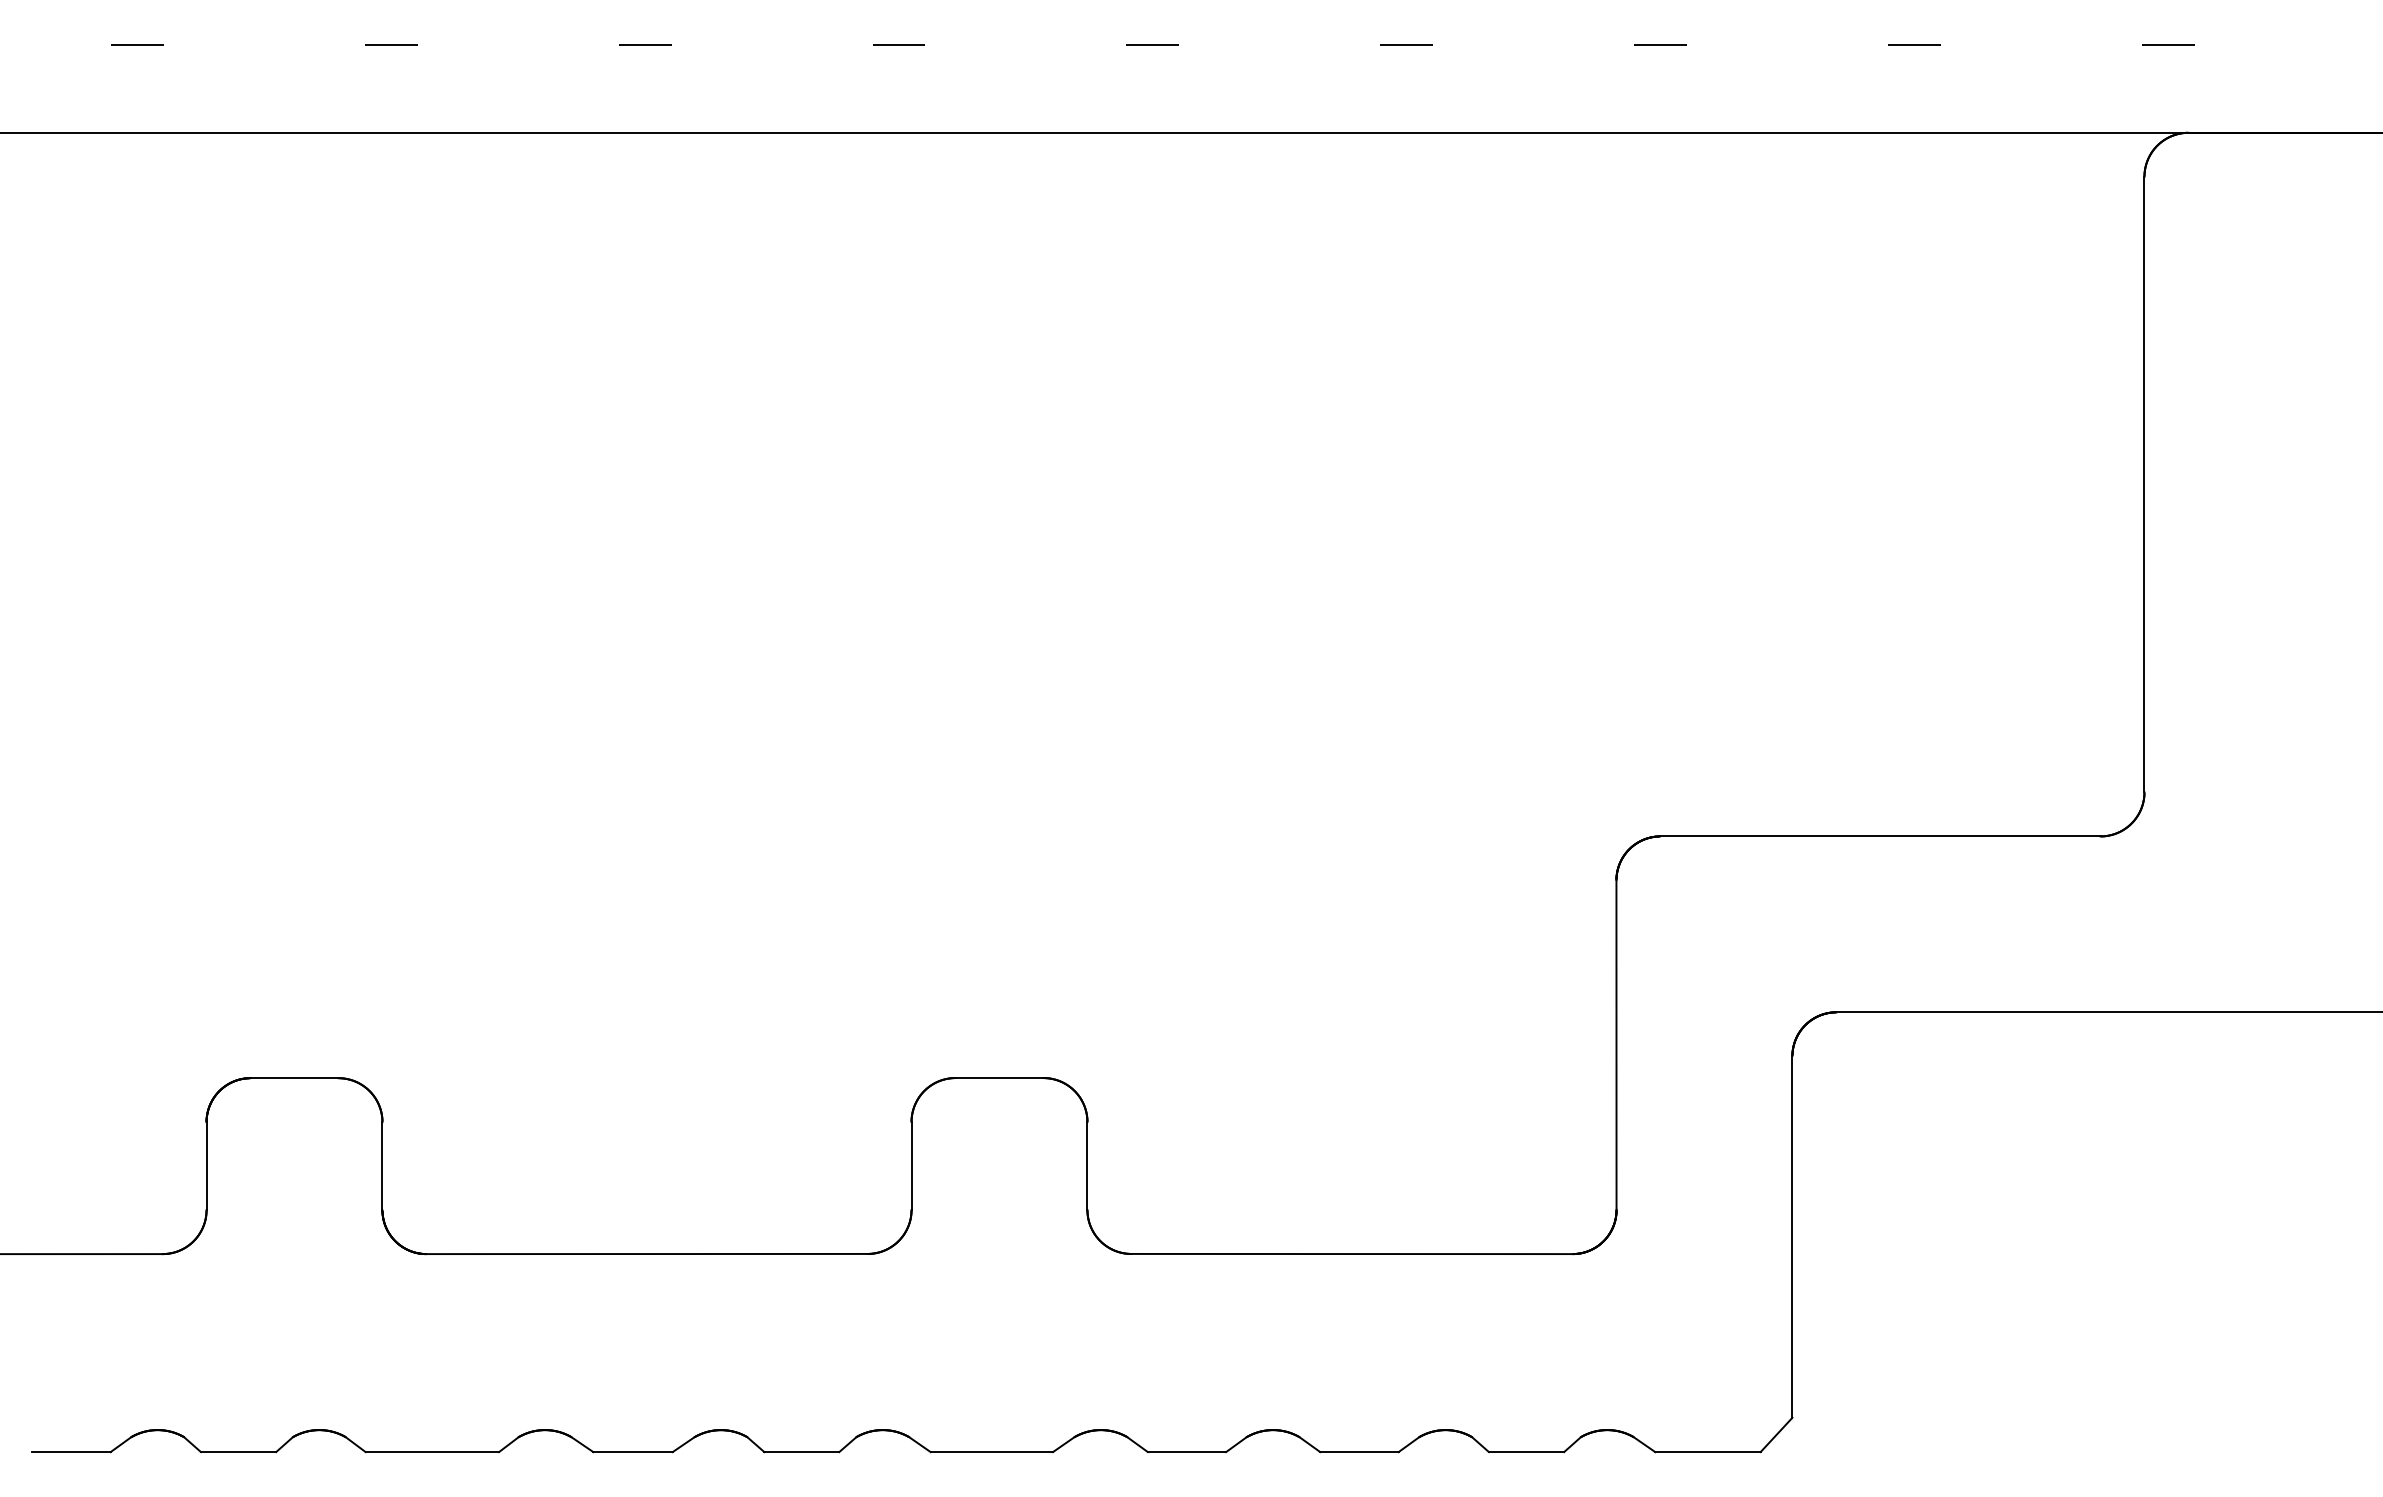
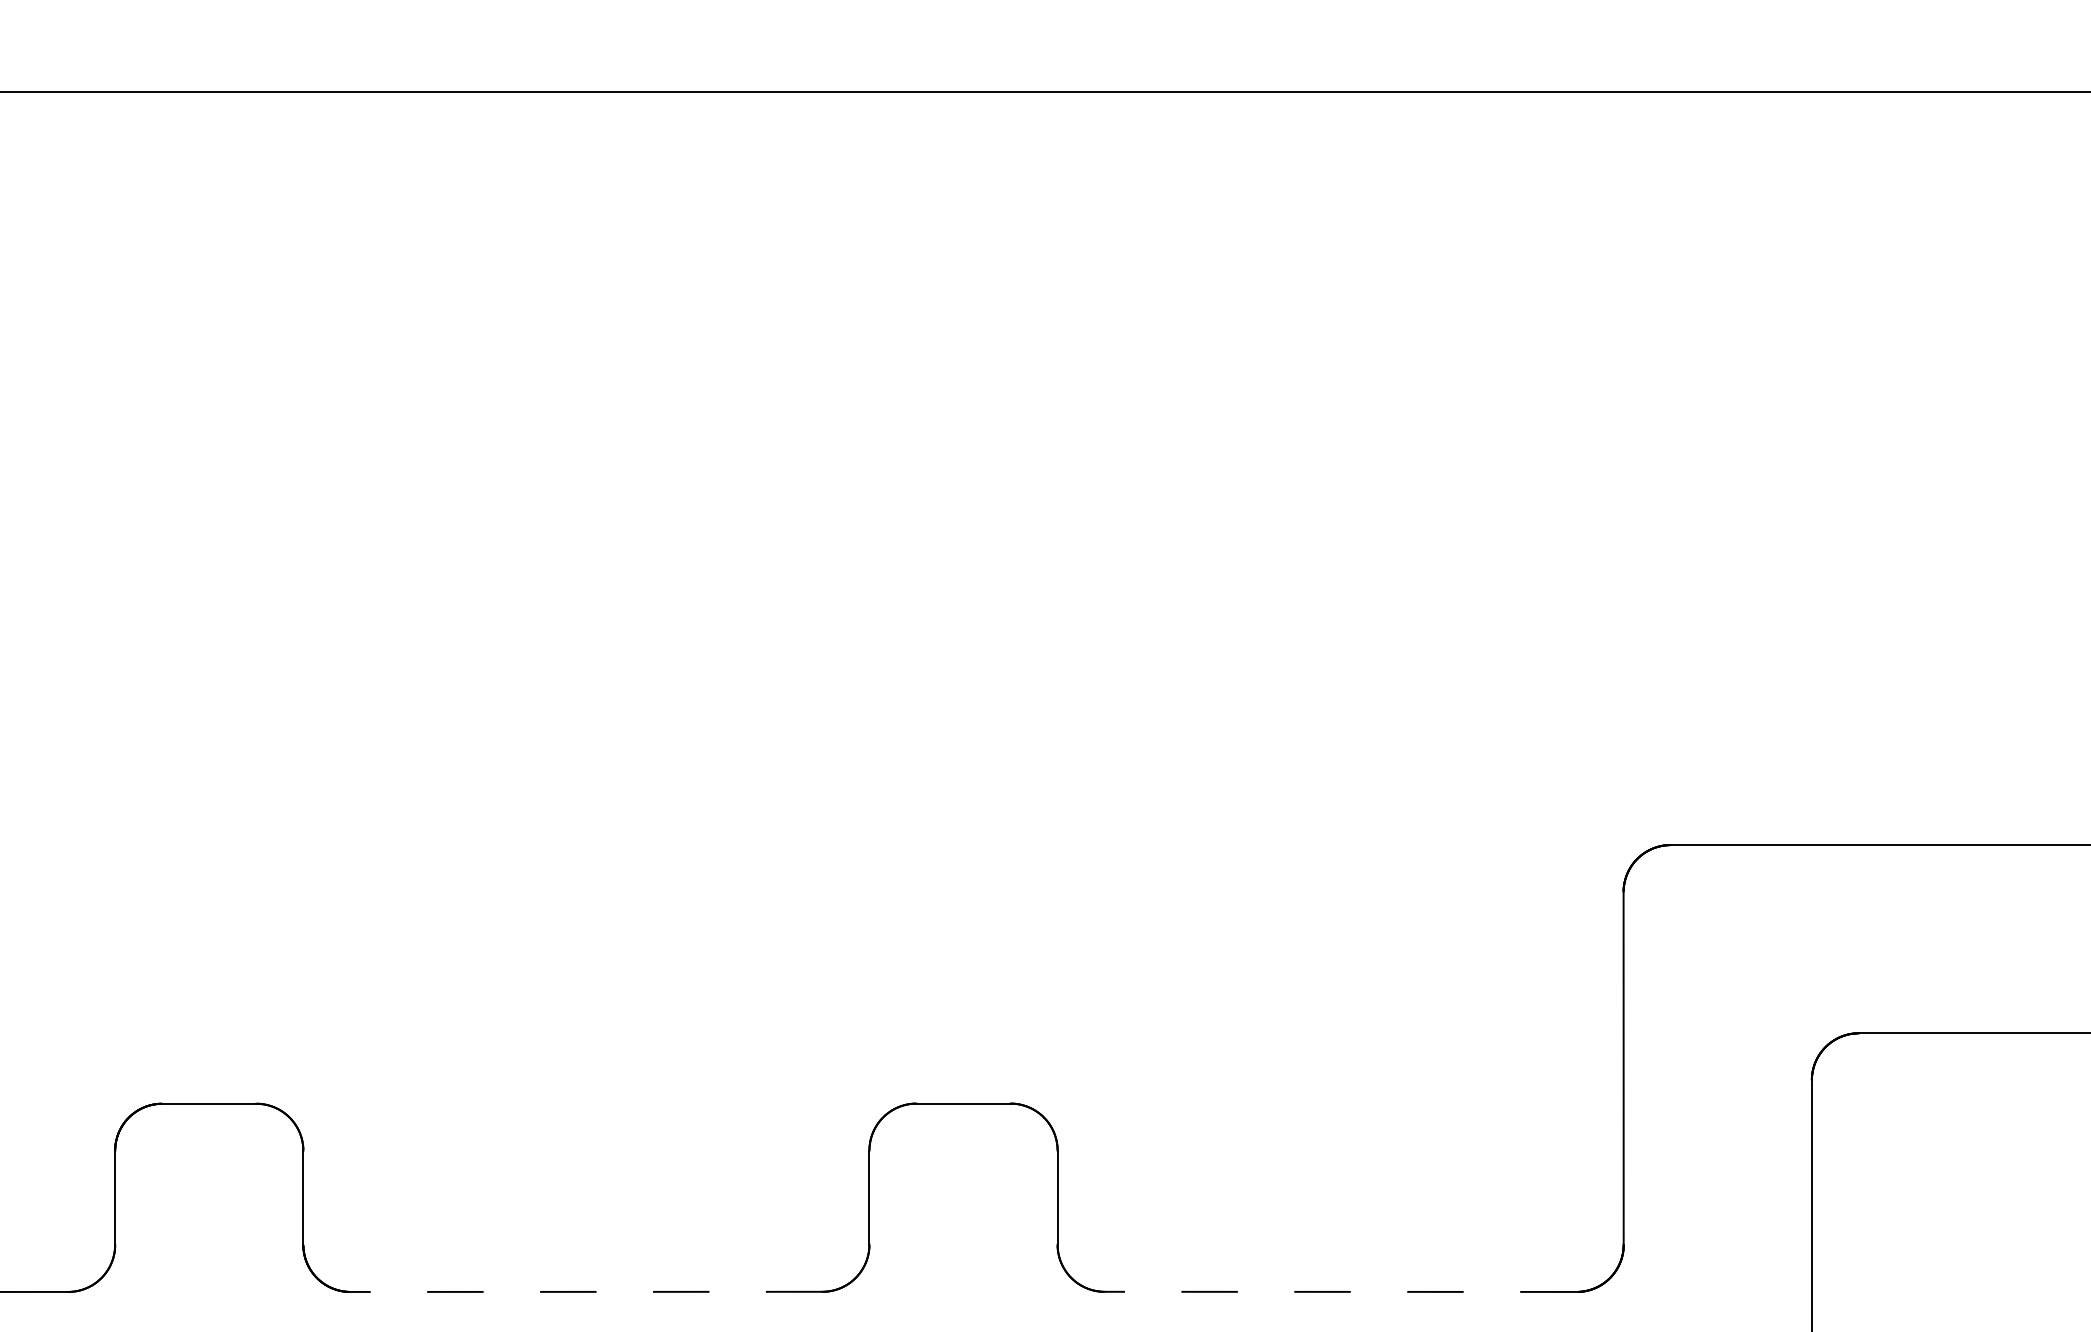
line: (647, 1254) -> (586, 1292), solid -> dashed
line: (1351, 1254) -> (1340, 1292), solid -> dashed

